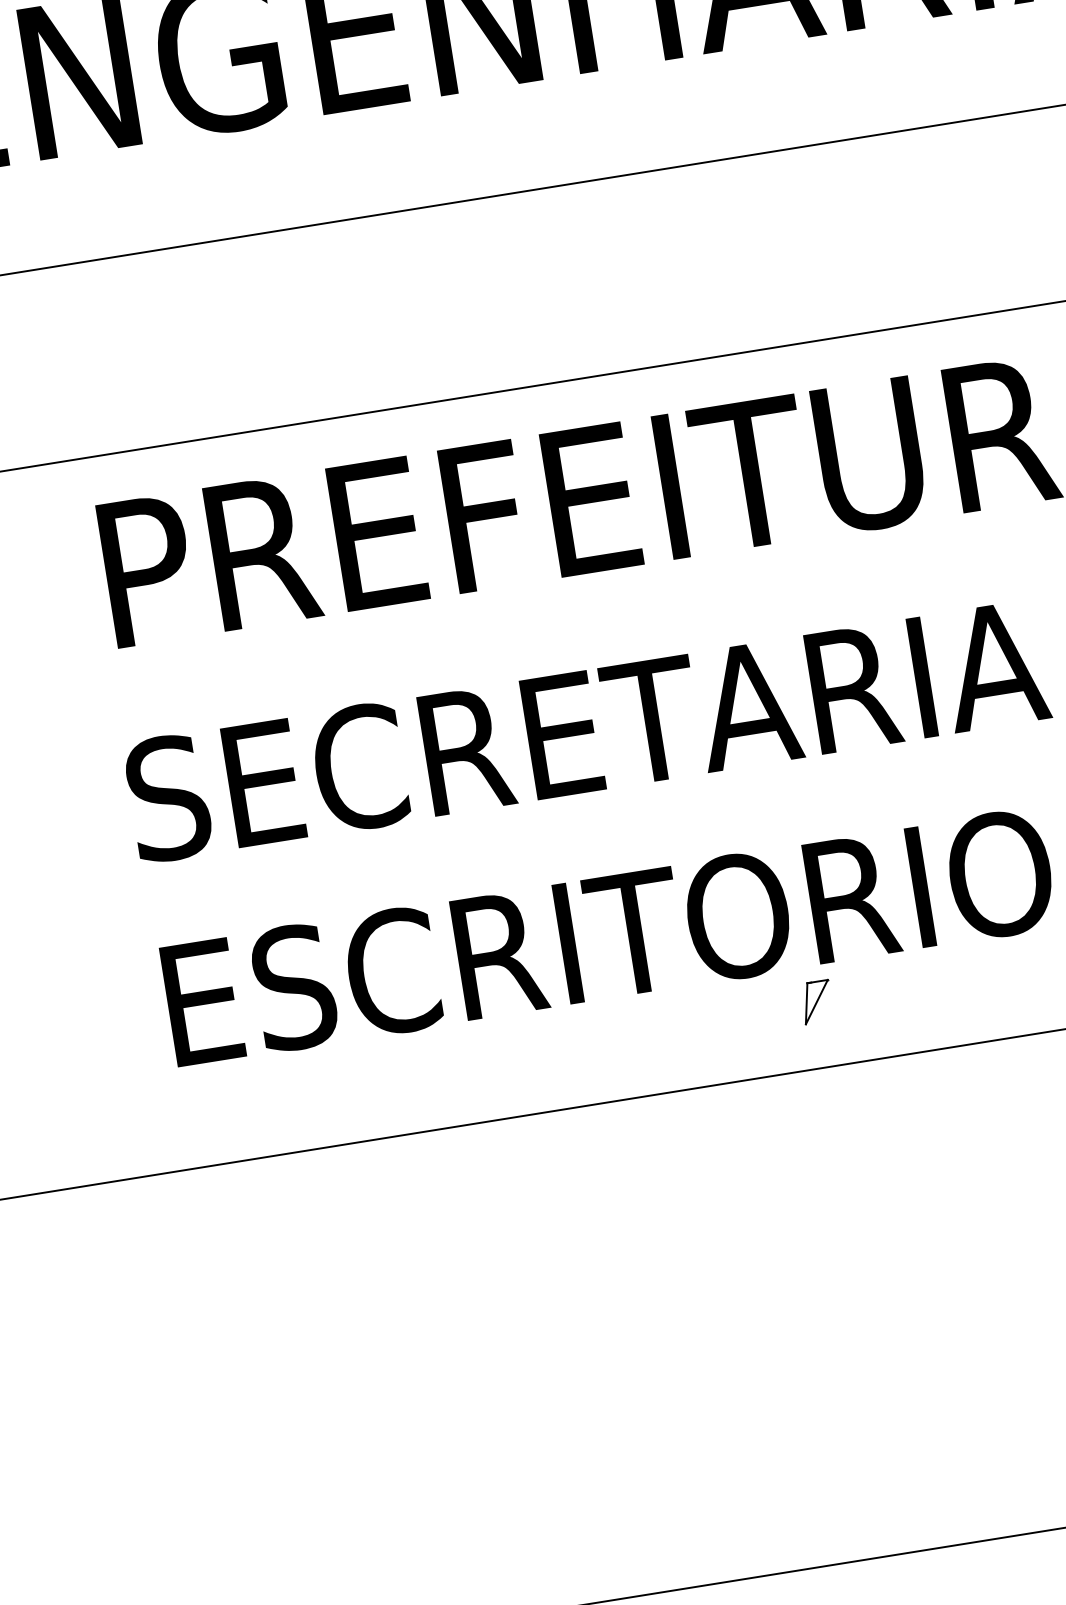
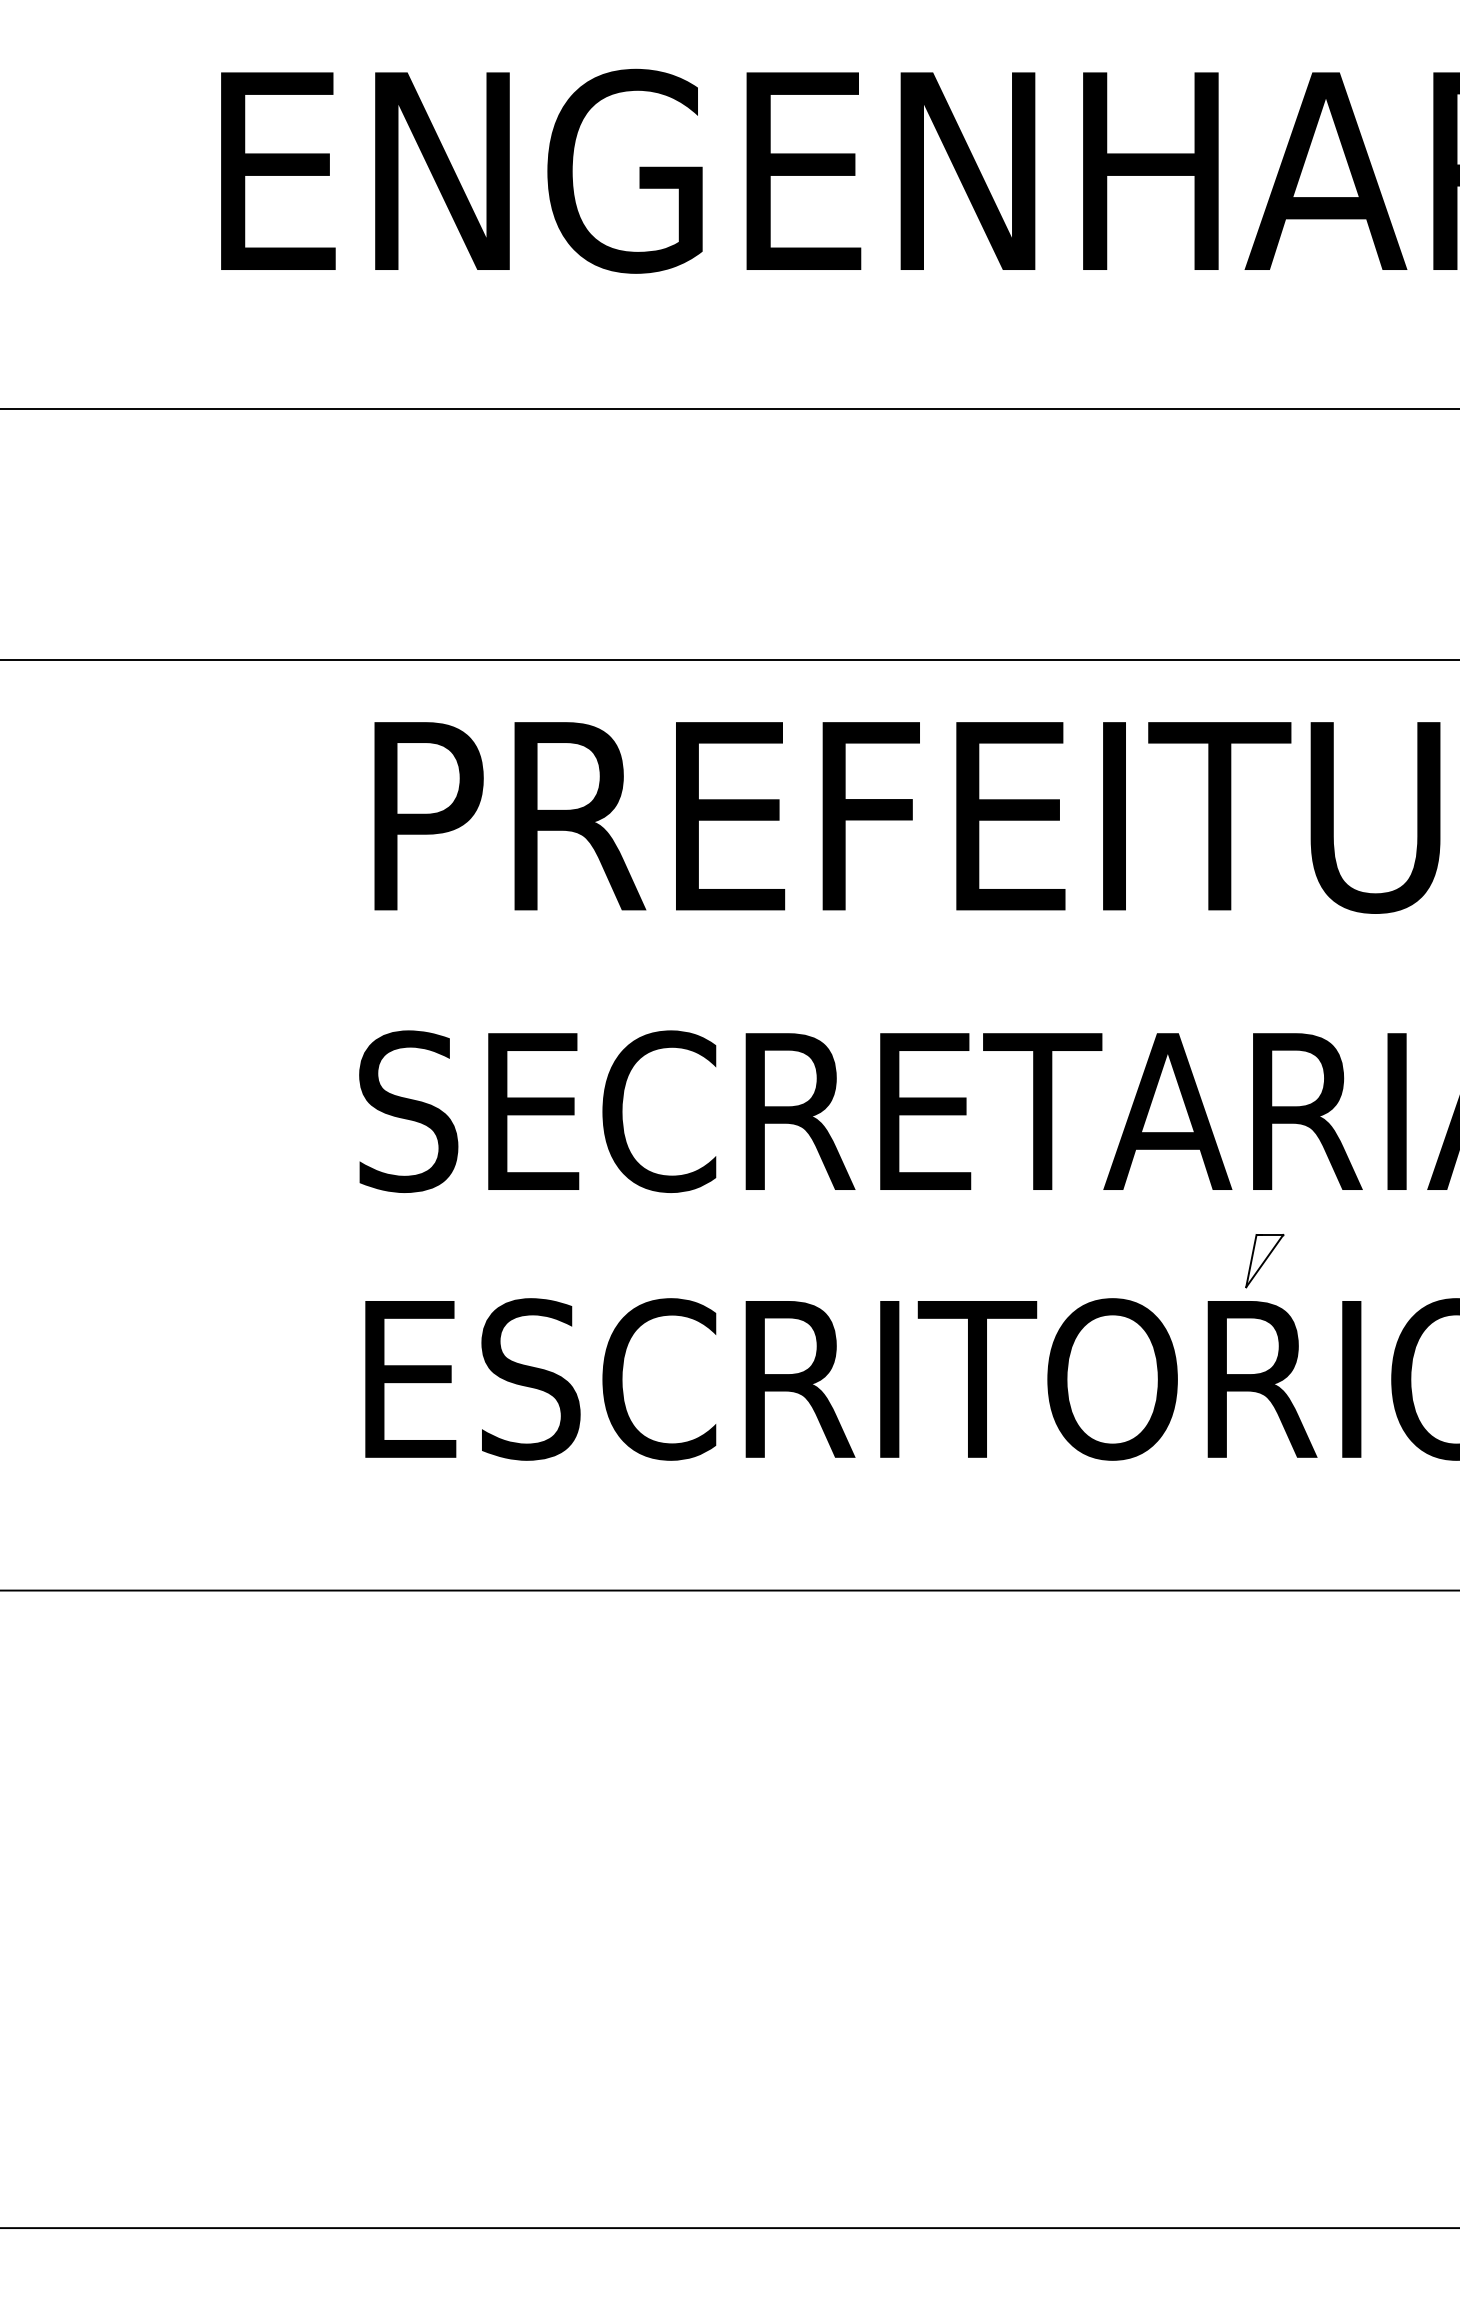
part: (816, 1002) -> (1264, 1261), moved

